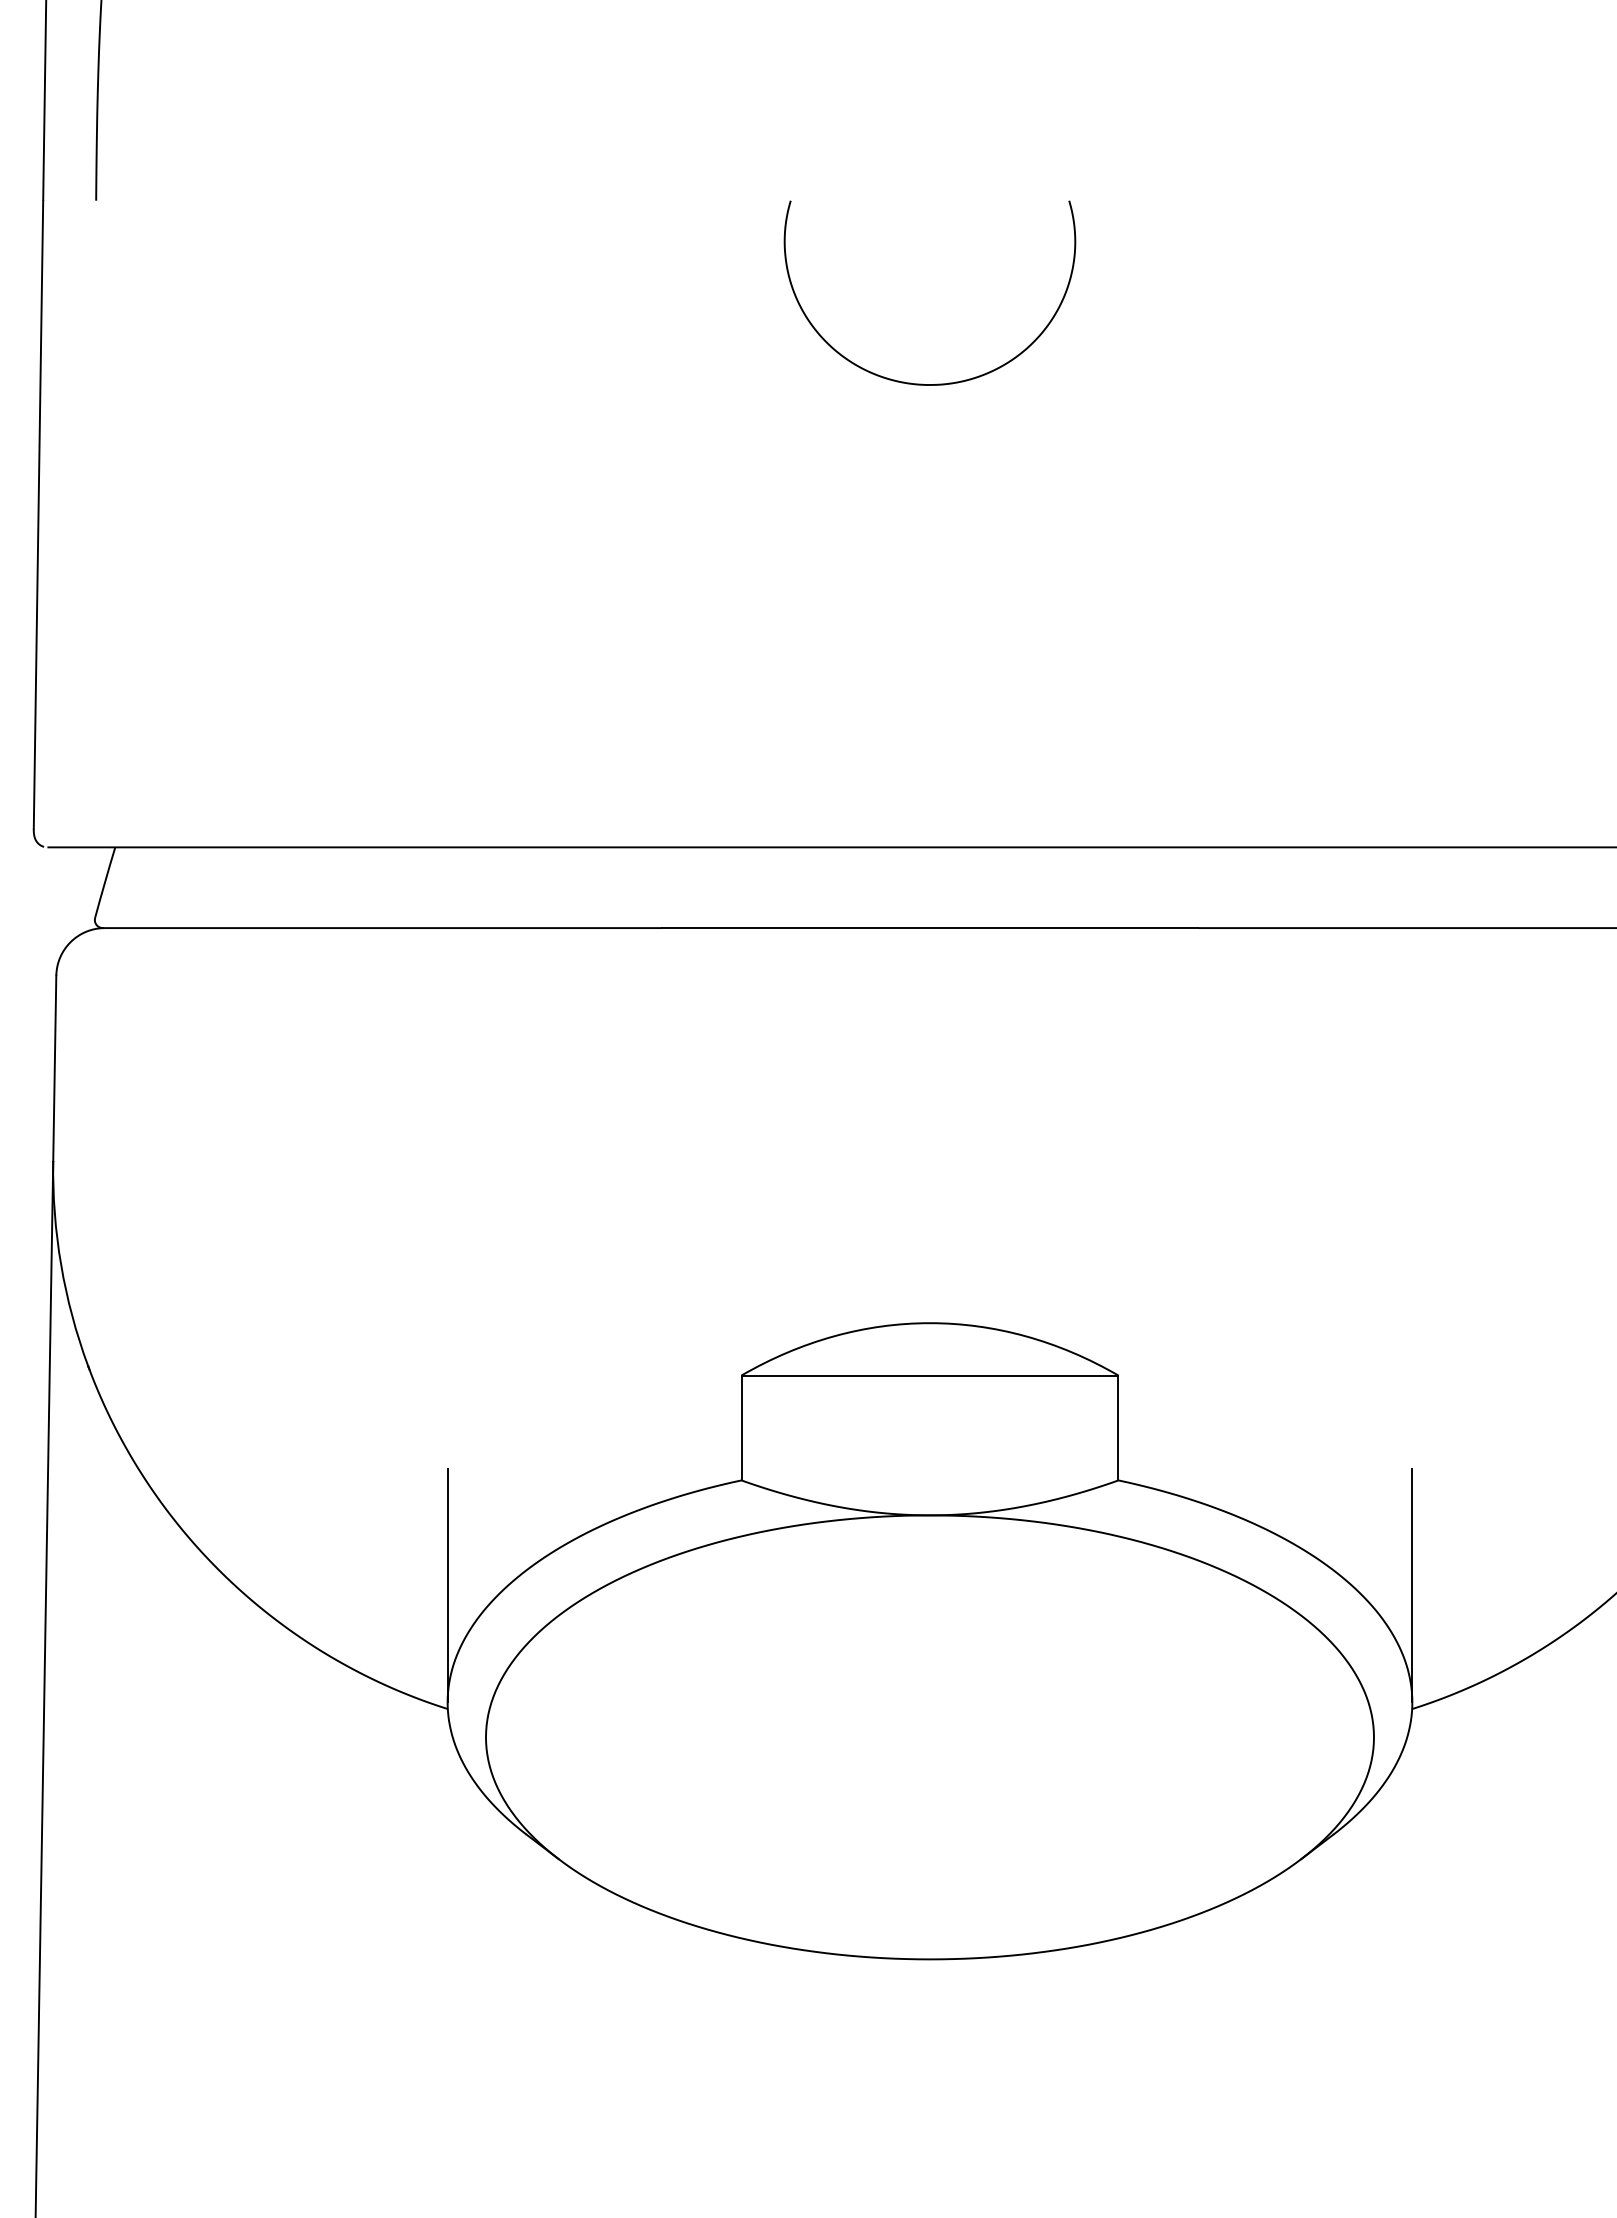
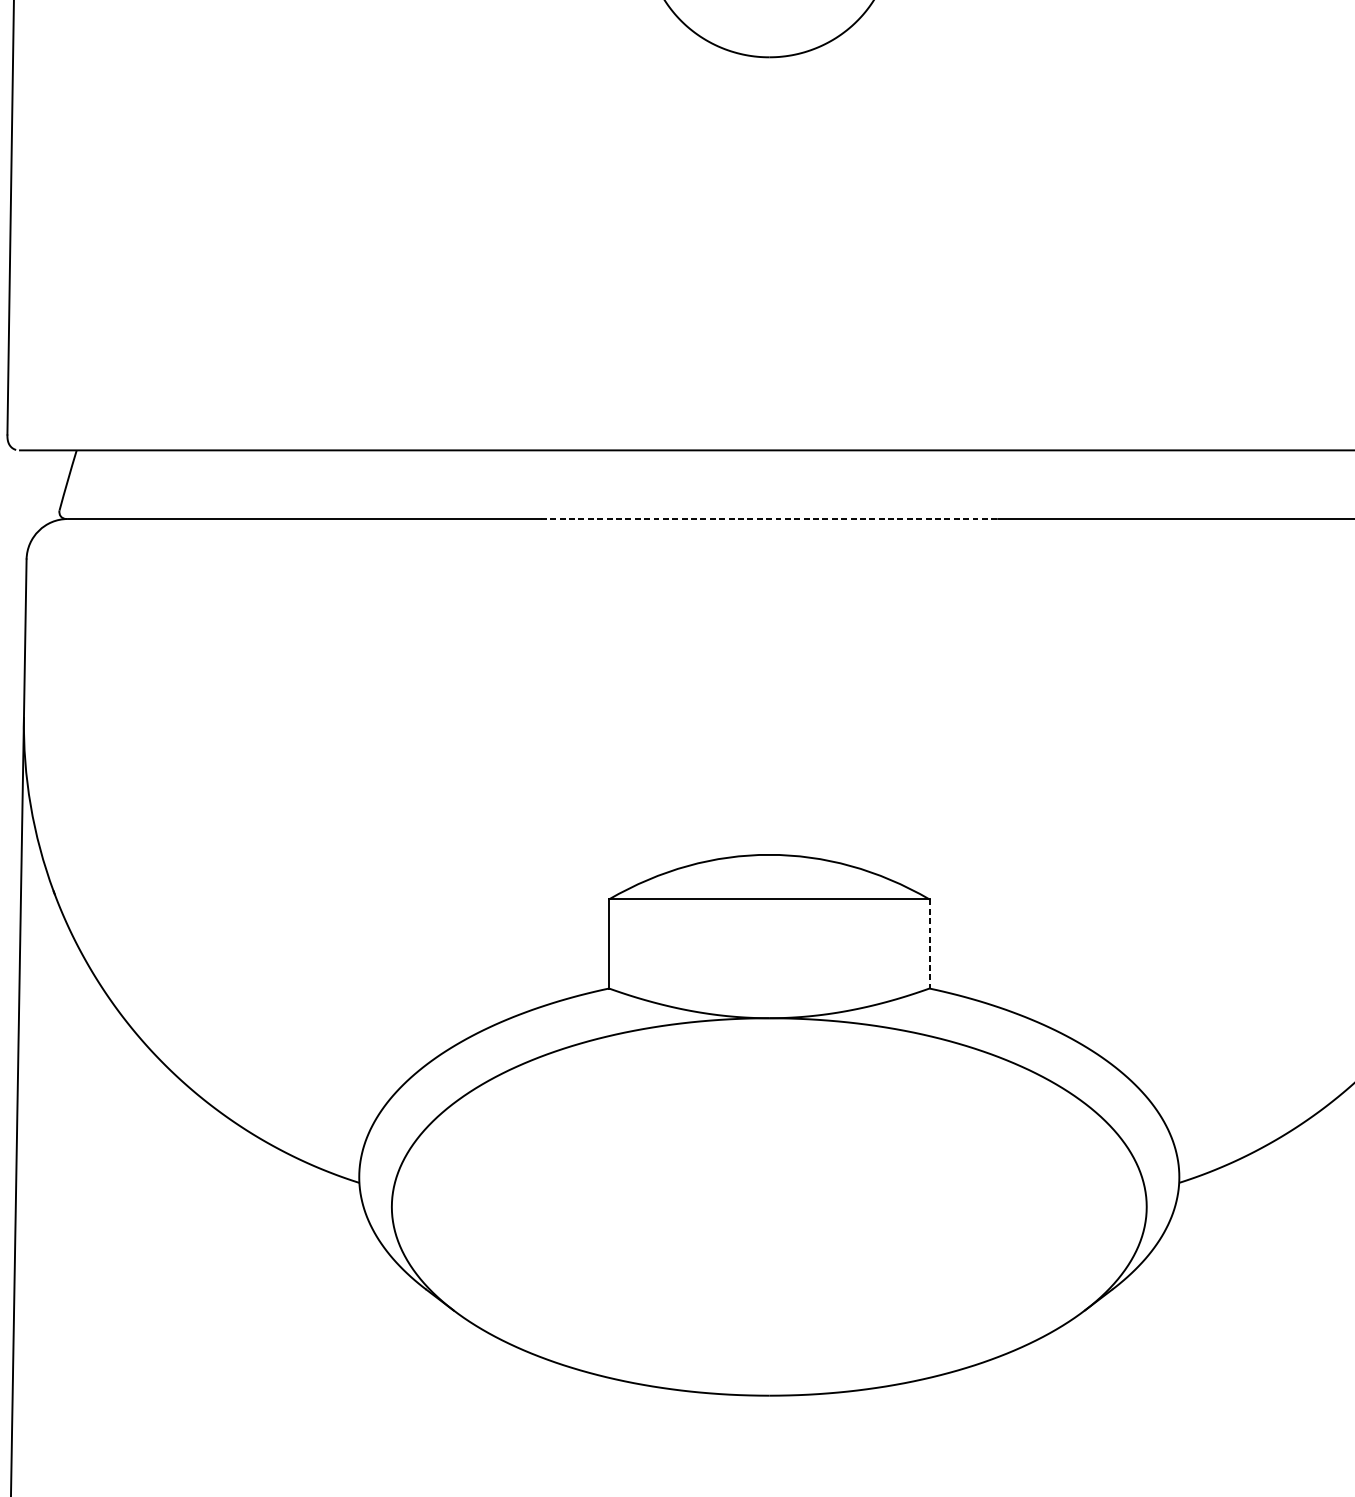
line: (929, 928) -> (768, 519), solid -> dashed
line: (1118, 1428) -> (929, 944), solid -> dashed
line: (447, 1585) -> (359, 1077), removed
line: (1412, 1585) -> (1179, 1077), removed

